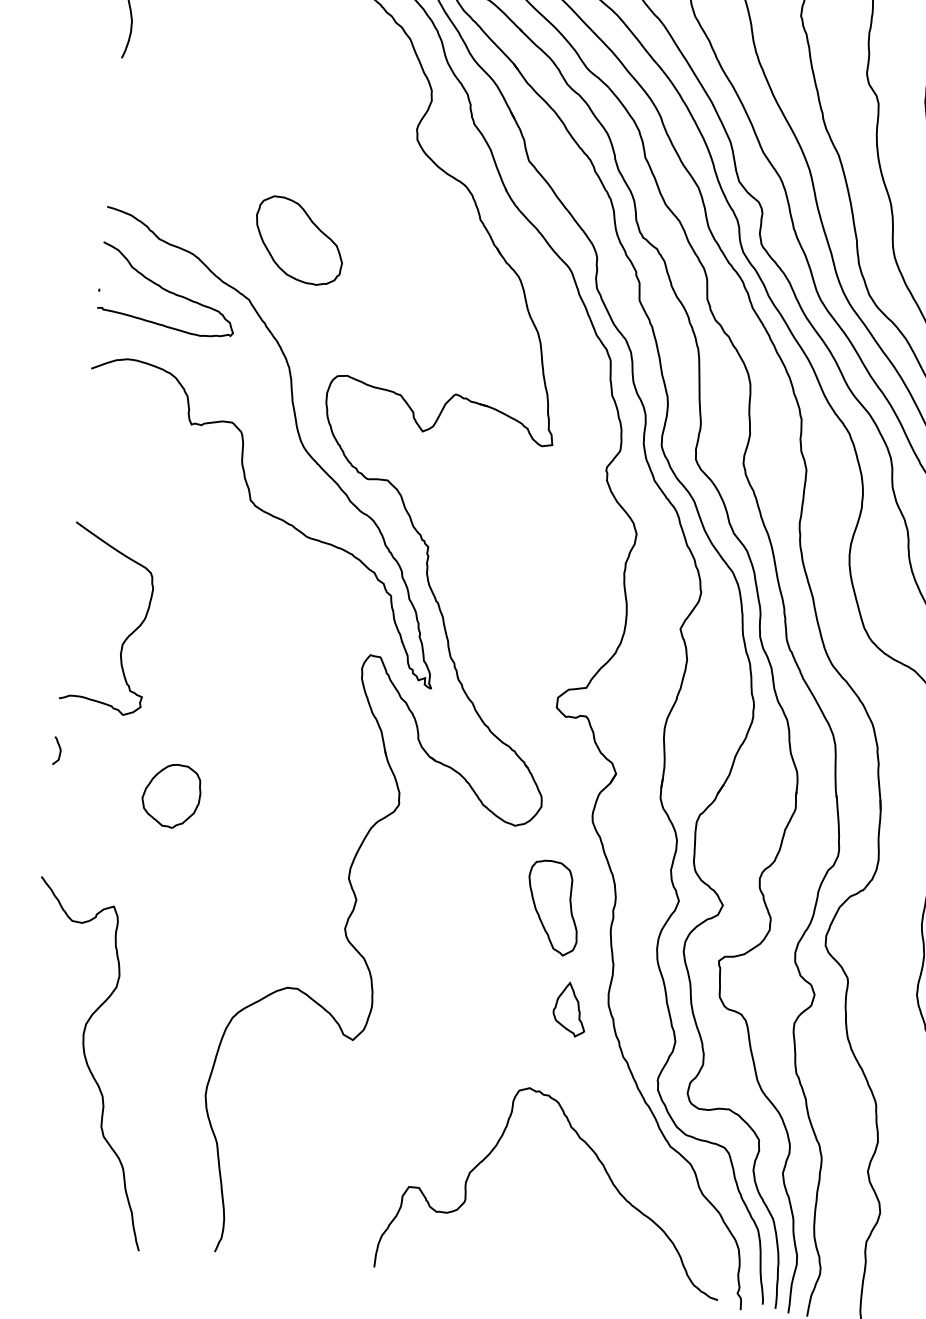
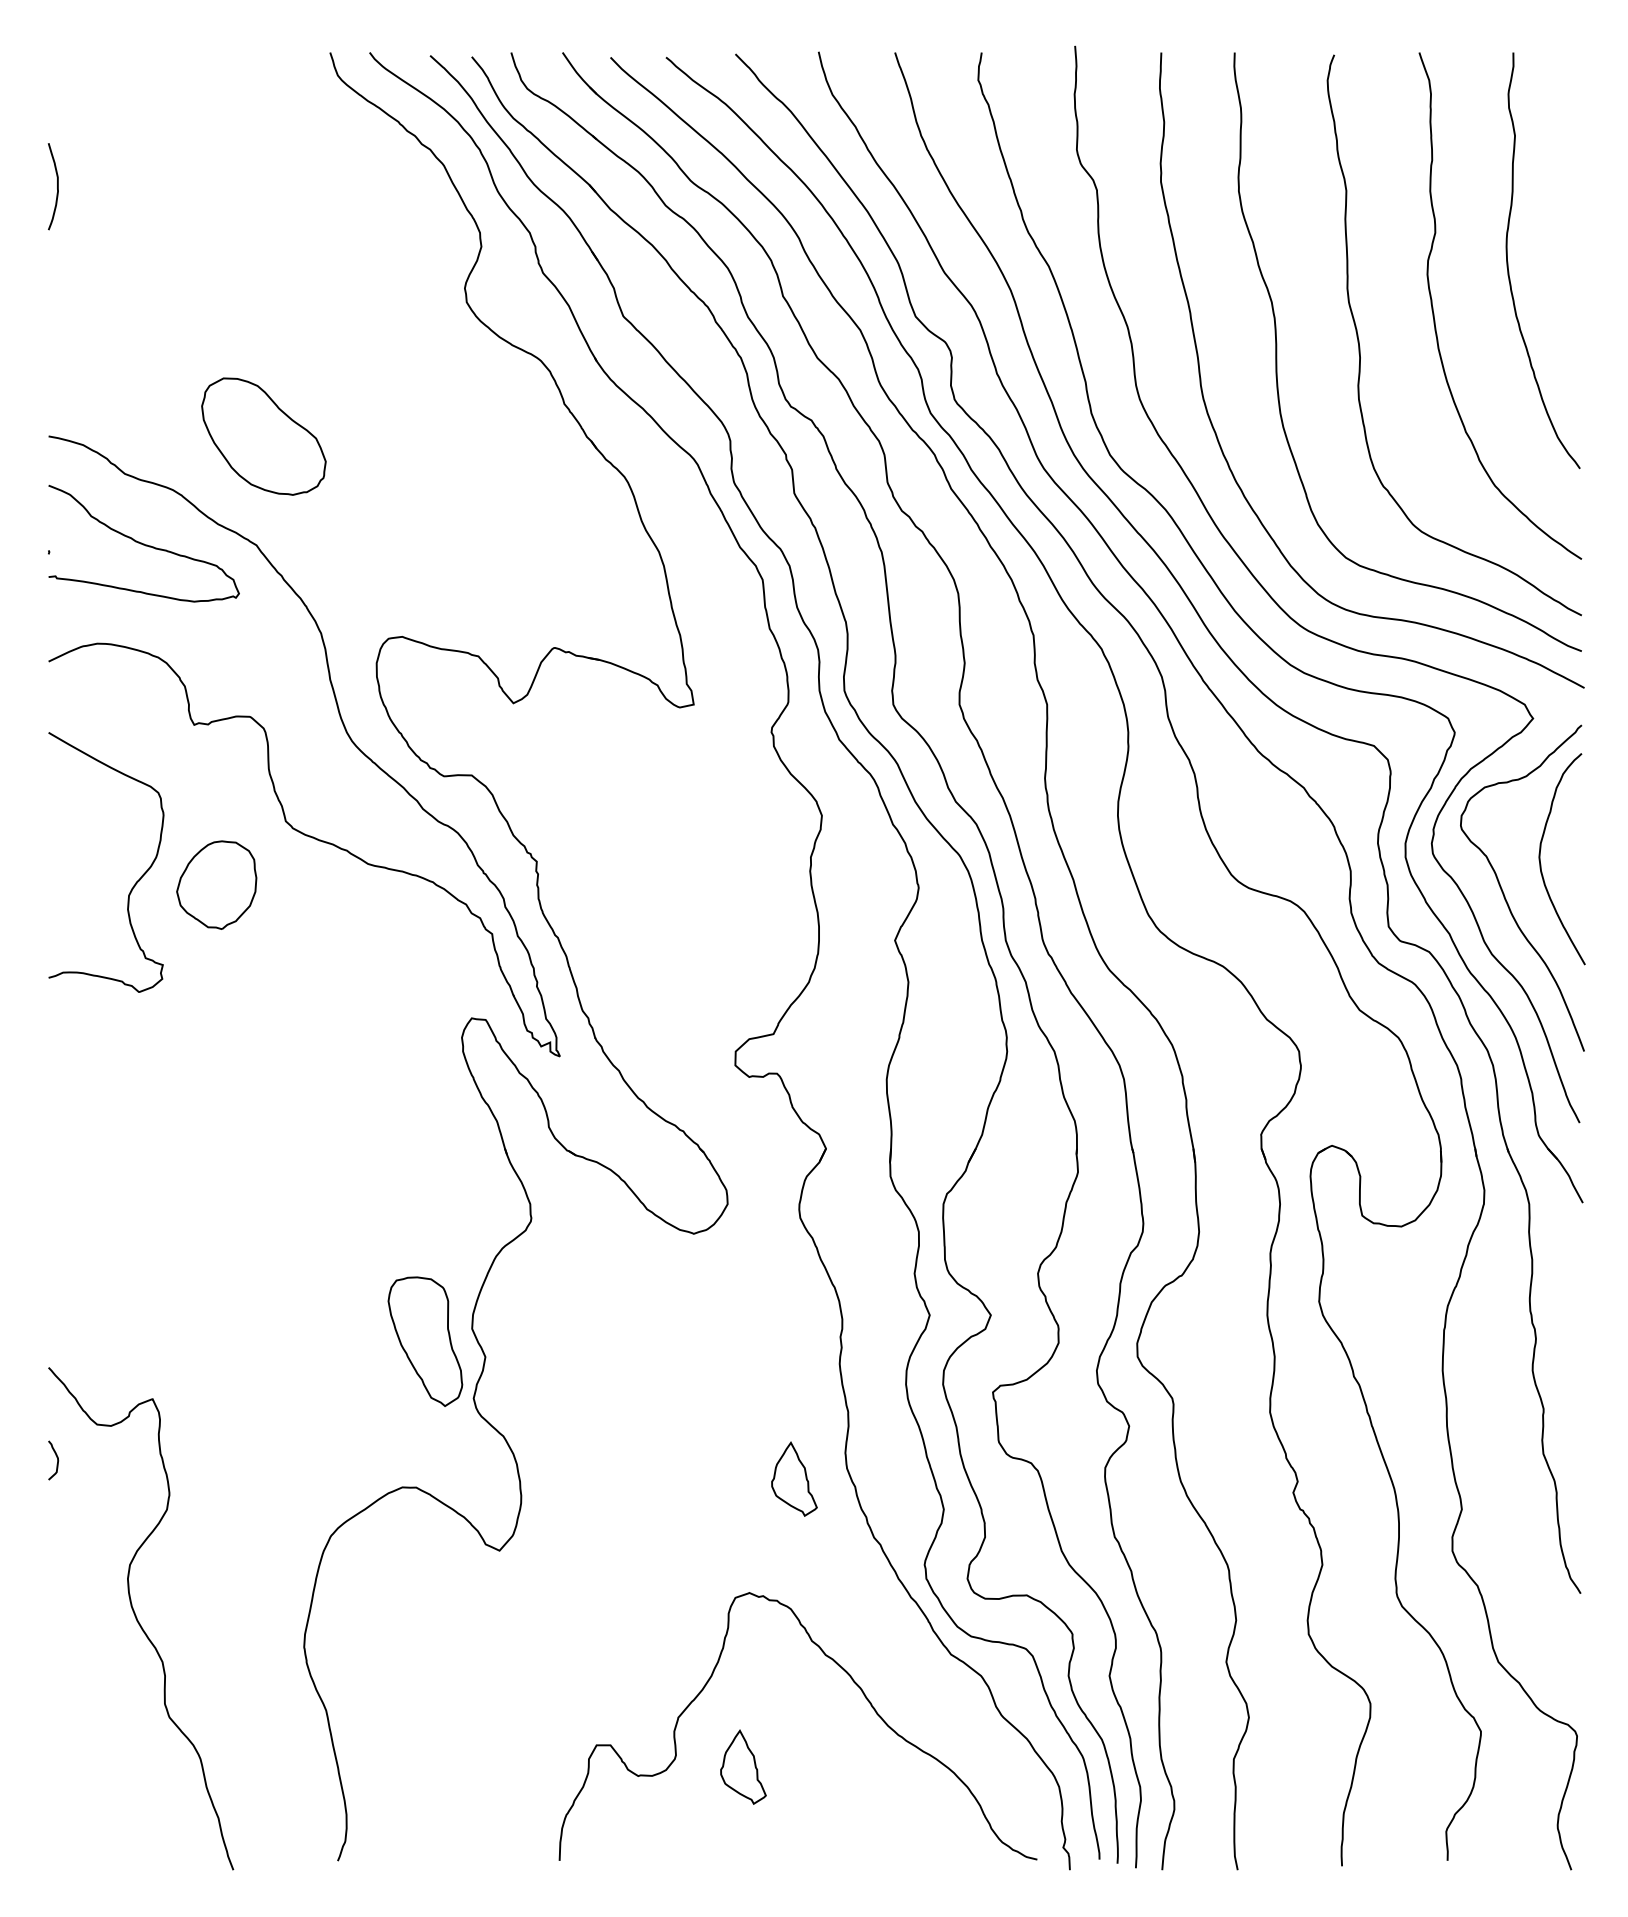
part: (299, 240) -> (263, 436), moved
curve: (128, 635) -> (135, 882), moved
curve: (60, 751) -> (57, 1460), moved
part: (171, 795) -> (216, 884), moved
part: (553, 907) -> (425, 1341), moved
part: (513, 1212) -> (743, 1766), added

